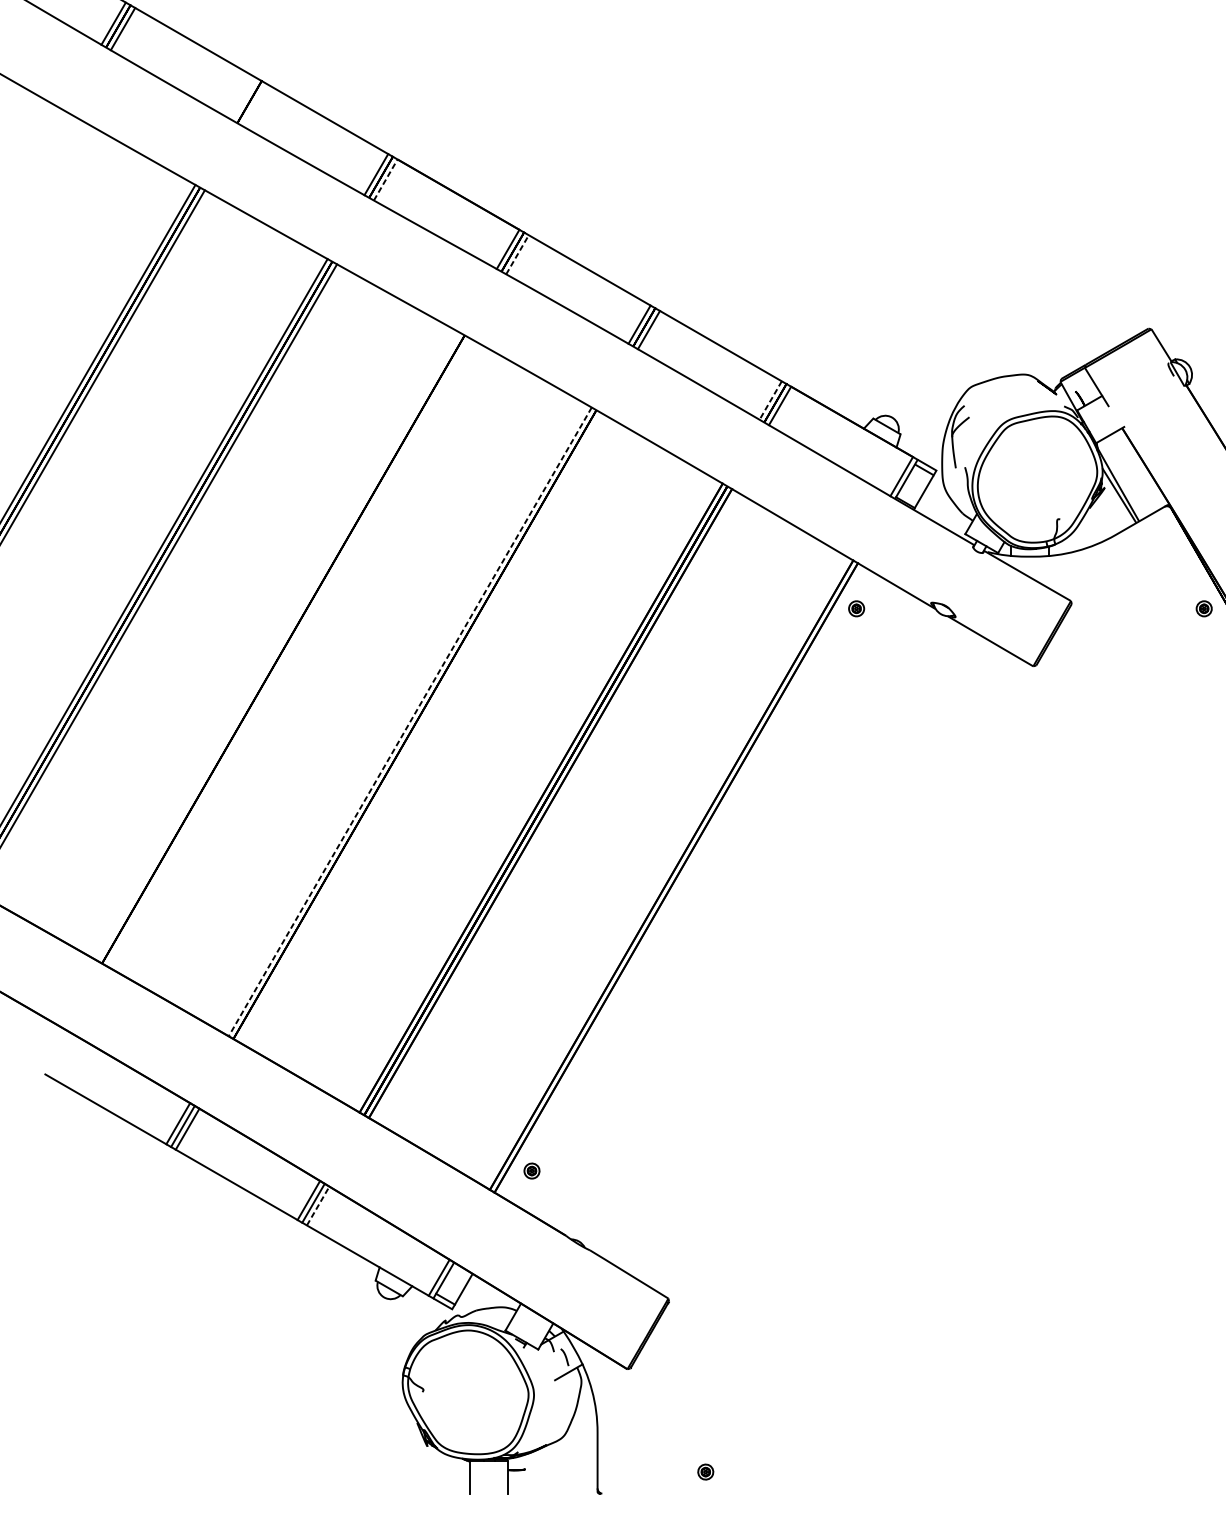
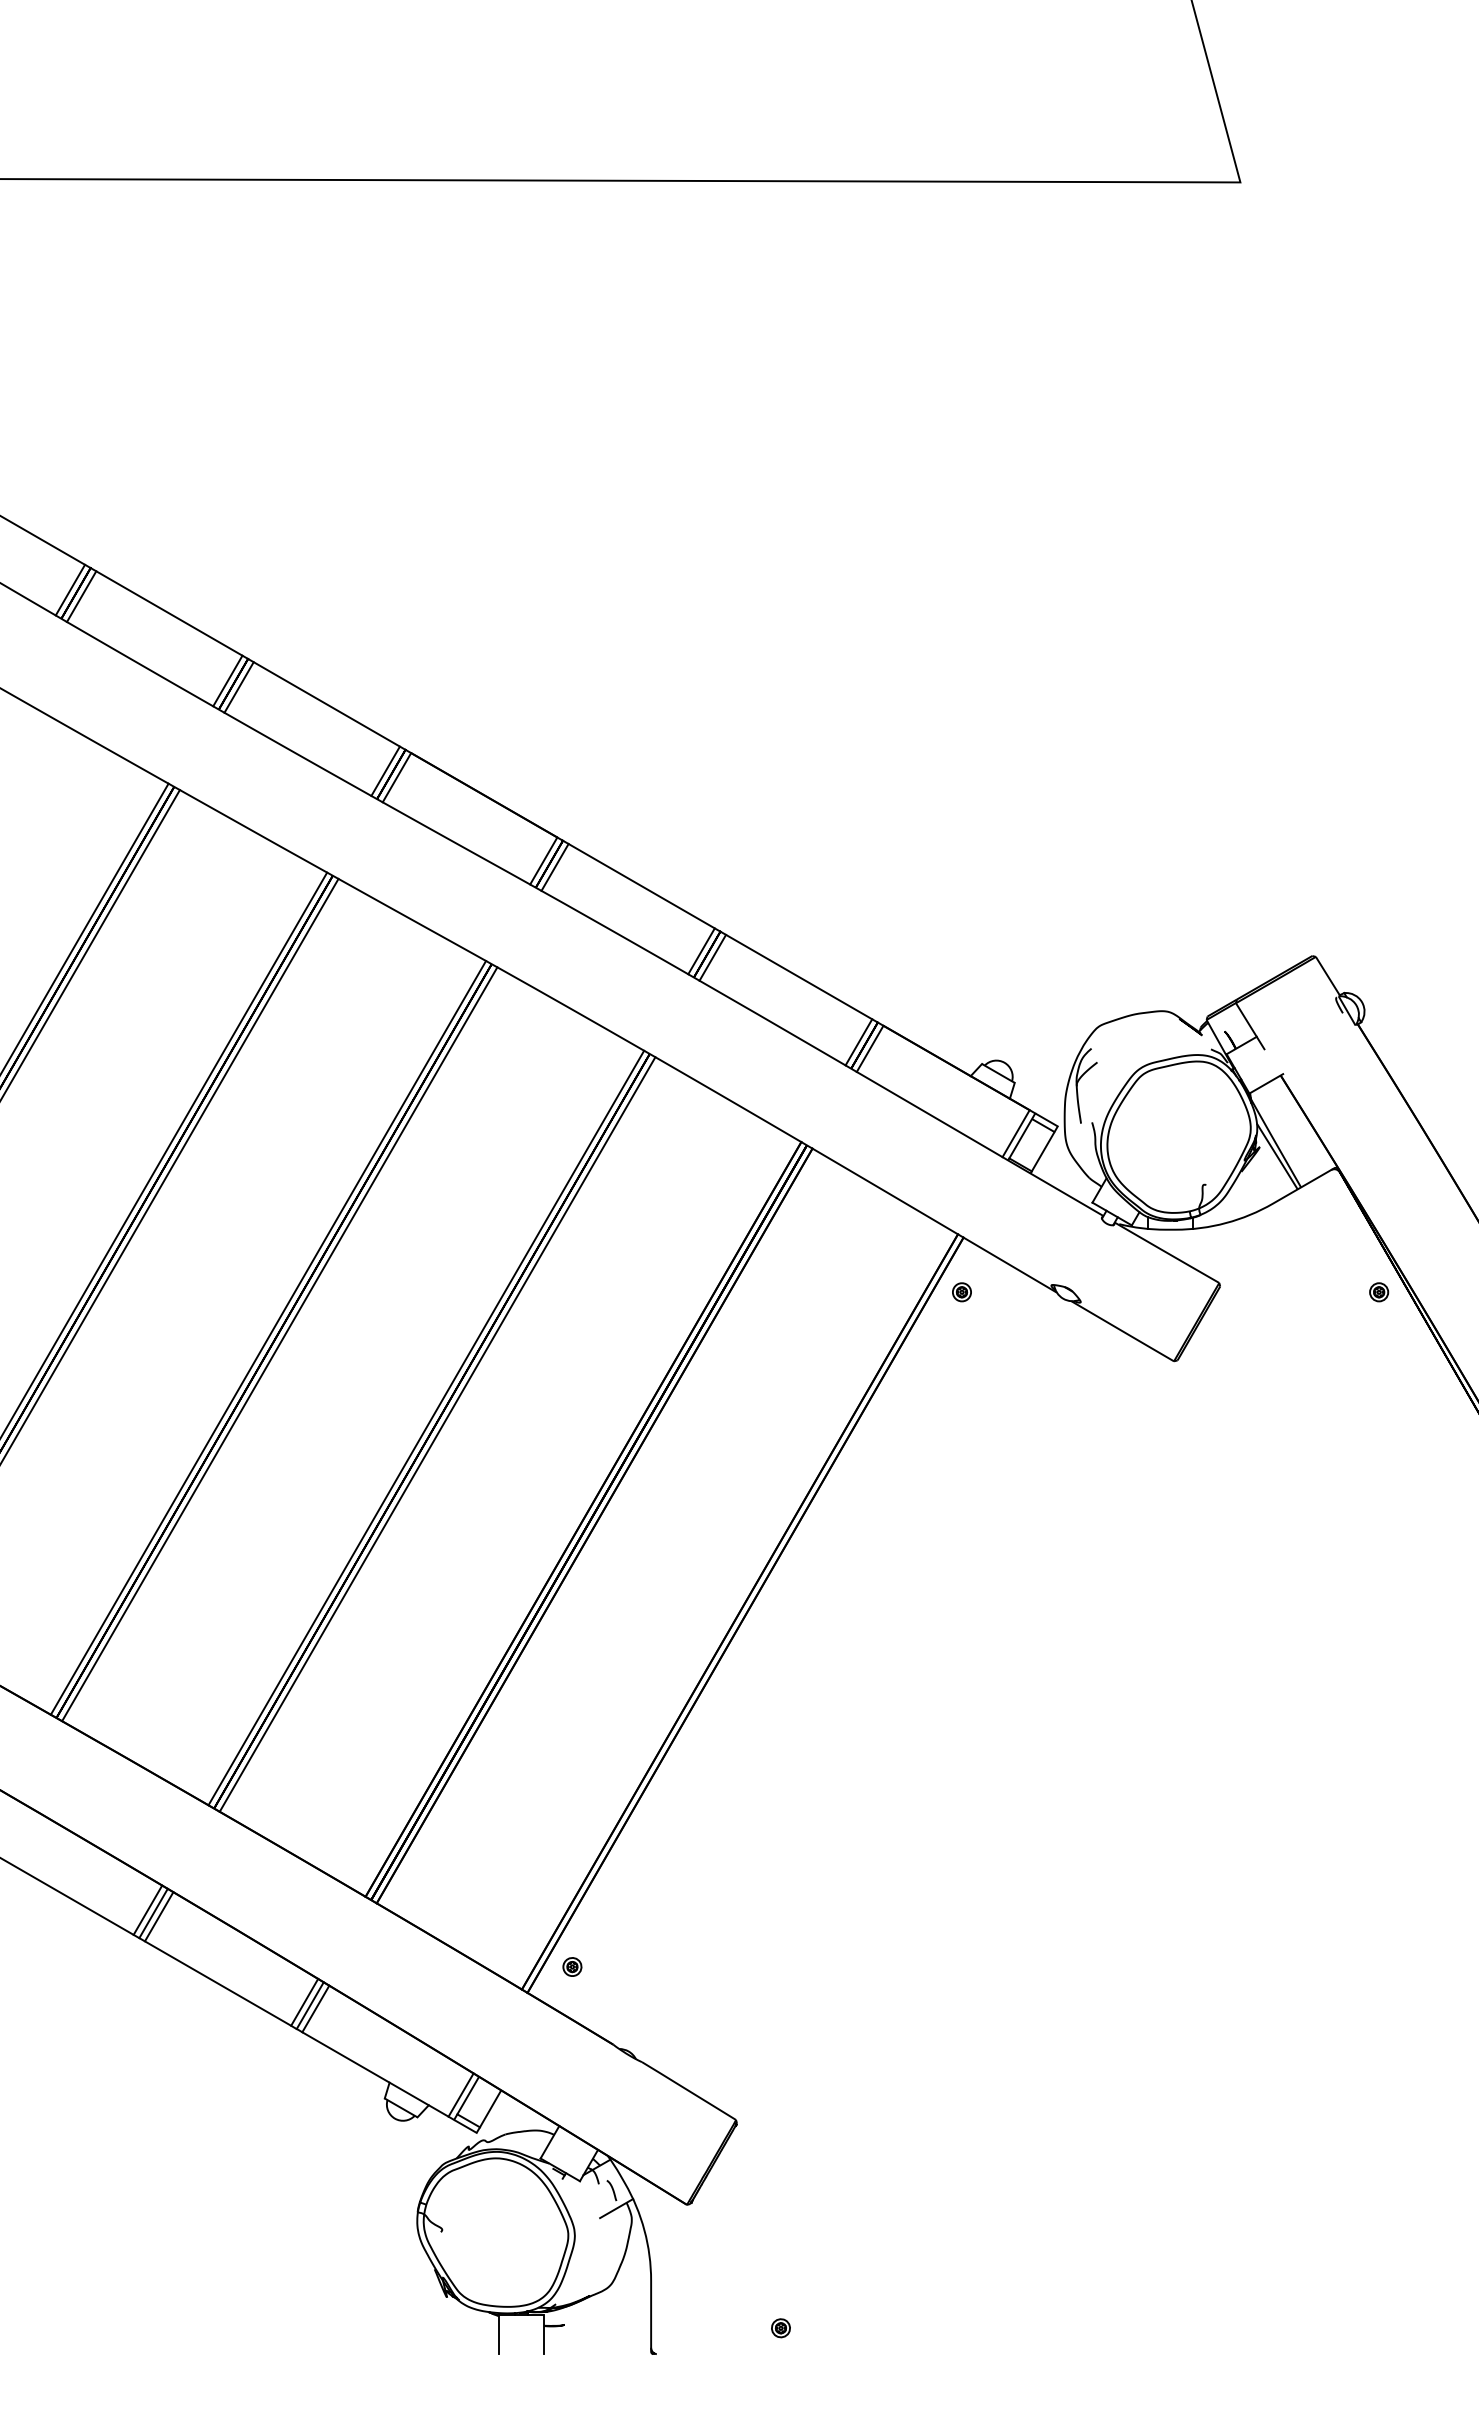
line: (244, 99) -> (227, 680), added
line: (253, 104) -> (238, 687), added
line: (386, 179) -> (397, 777), dashed -> solid
line: (517, 254) -> (555, 867), dashed -> solid
line: (770, 400) -> (858, 1042), dashed -> solid
line: (278, 646) -> (268, 1337), added
line: (287, 652) -> (279, 1344), added
line: (410, 722) -> (426, 1428), dashed -> solid
line: (419, 727) -> (437, 1434), added
line: (317, 1205) -> (315, 2008), dashed -> solid

